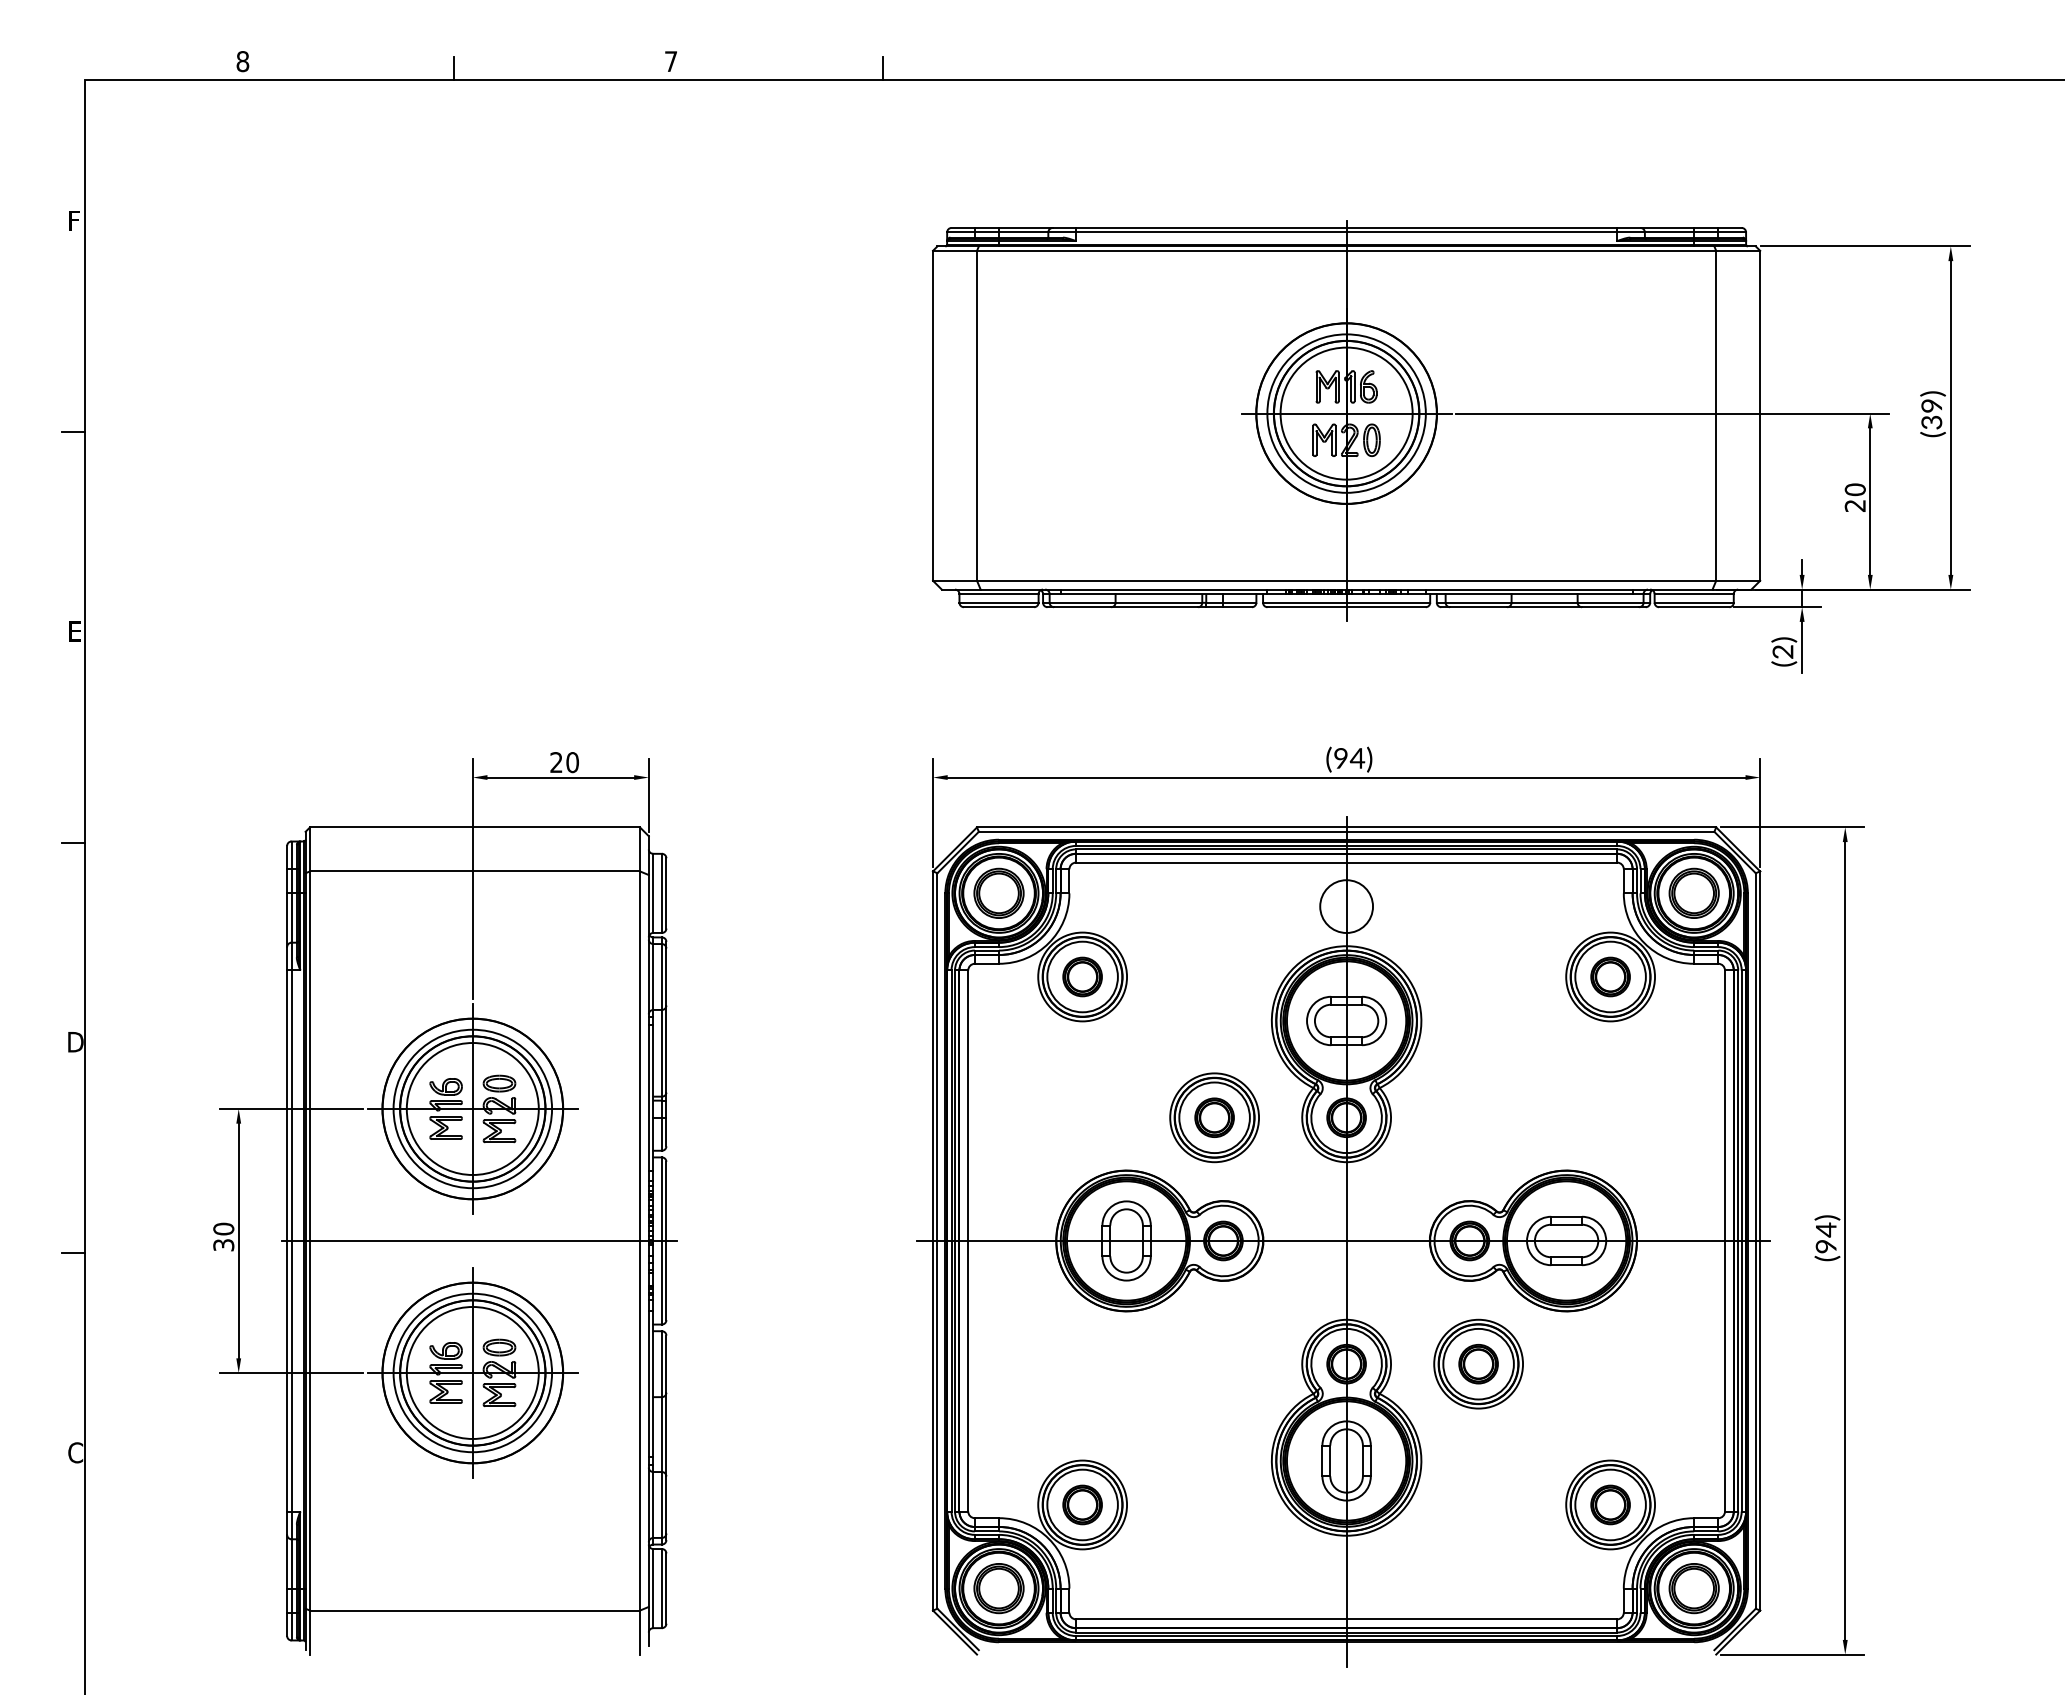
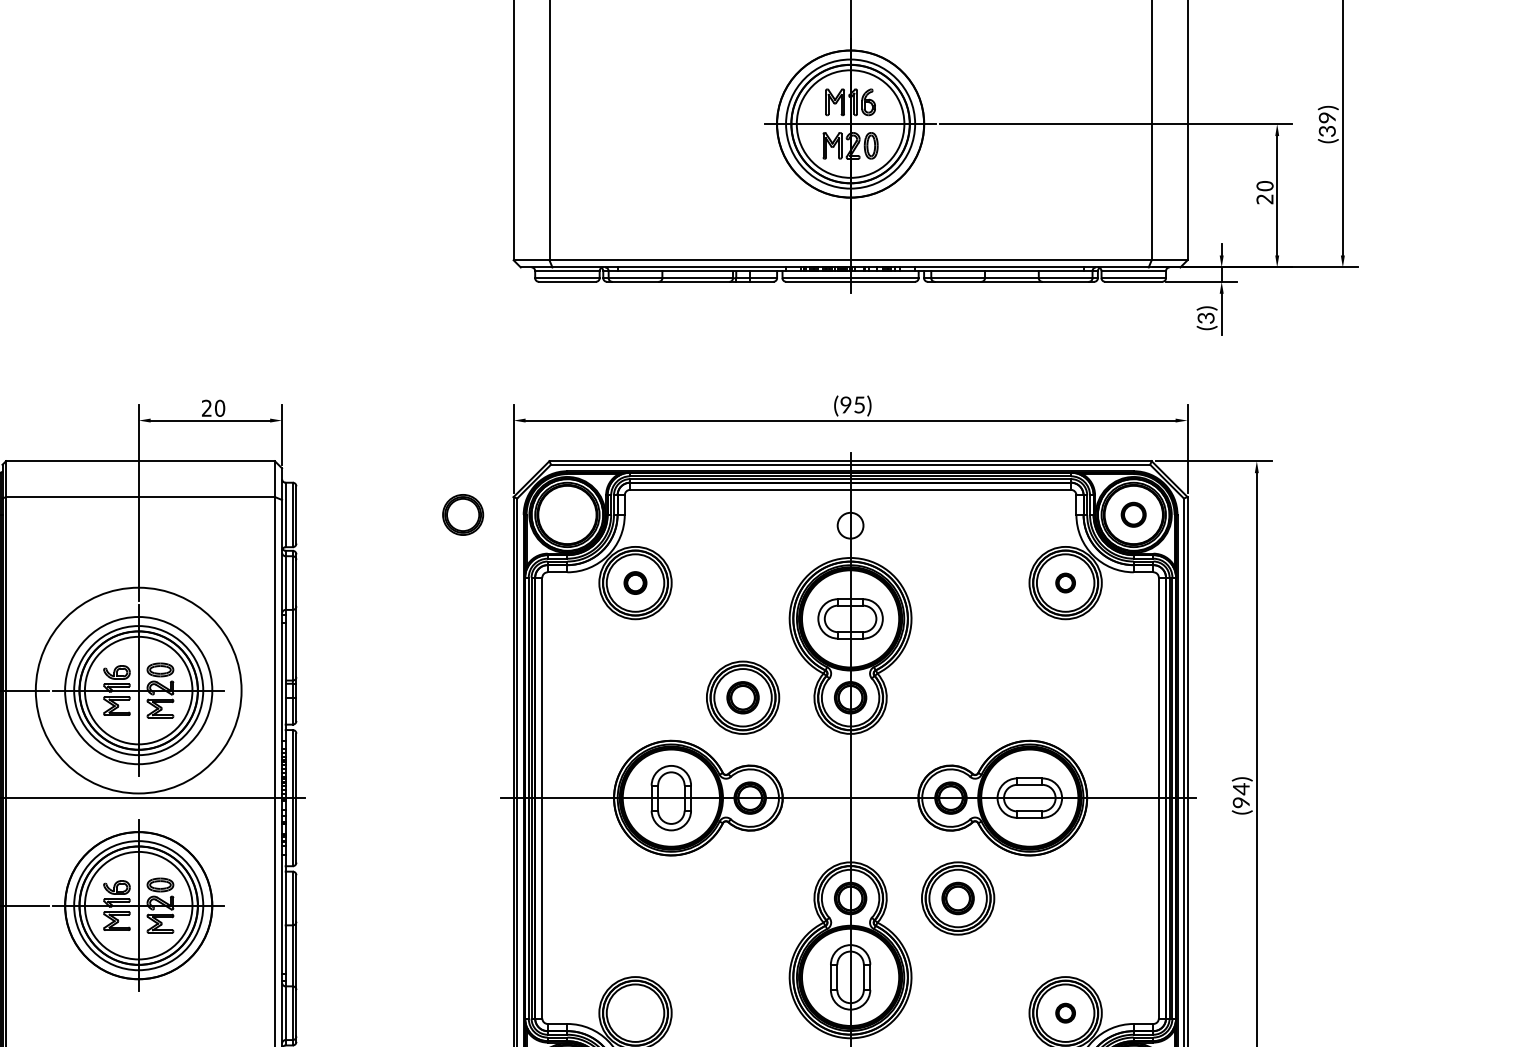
text: (1785, 651) -> (1208, 317), (2) -> (3)
text: (1357, 758) -> (859, 405), (94) -> (95)
part: (998, 892) -> (462, 514), moved
part: (1693, 892) -> (1133, 514), size x0.6
circle: (1346, 906) -> (850, 525), size x0.6
part: (1082, 976) -> (635, 582), size x0.7
part: (1610, 976) -> (1065, 582), size x0.6
circle: (472, 1108) -> (138, 690), size x1.4
part: (1082, 1504) -> (635, 1012), removed
part: (1610, 1504) -> (1065, 1012), size x0.6

